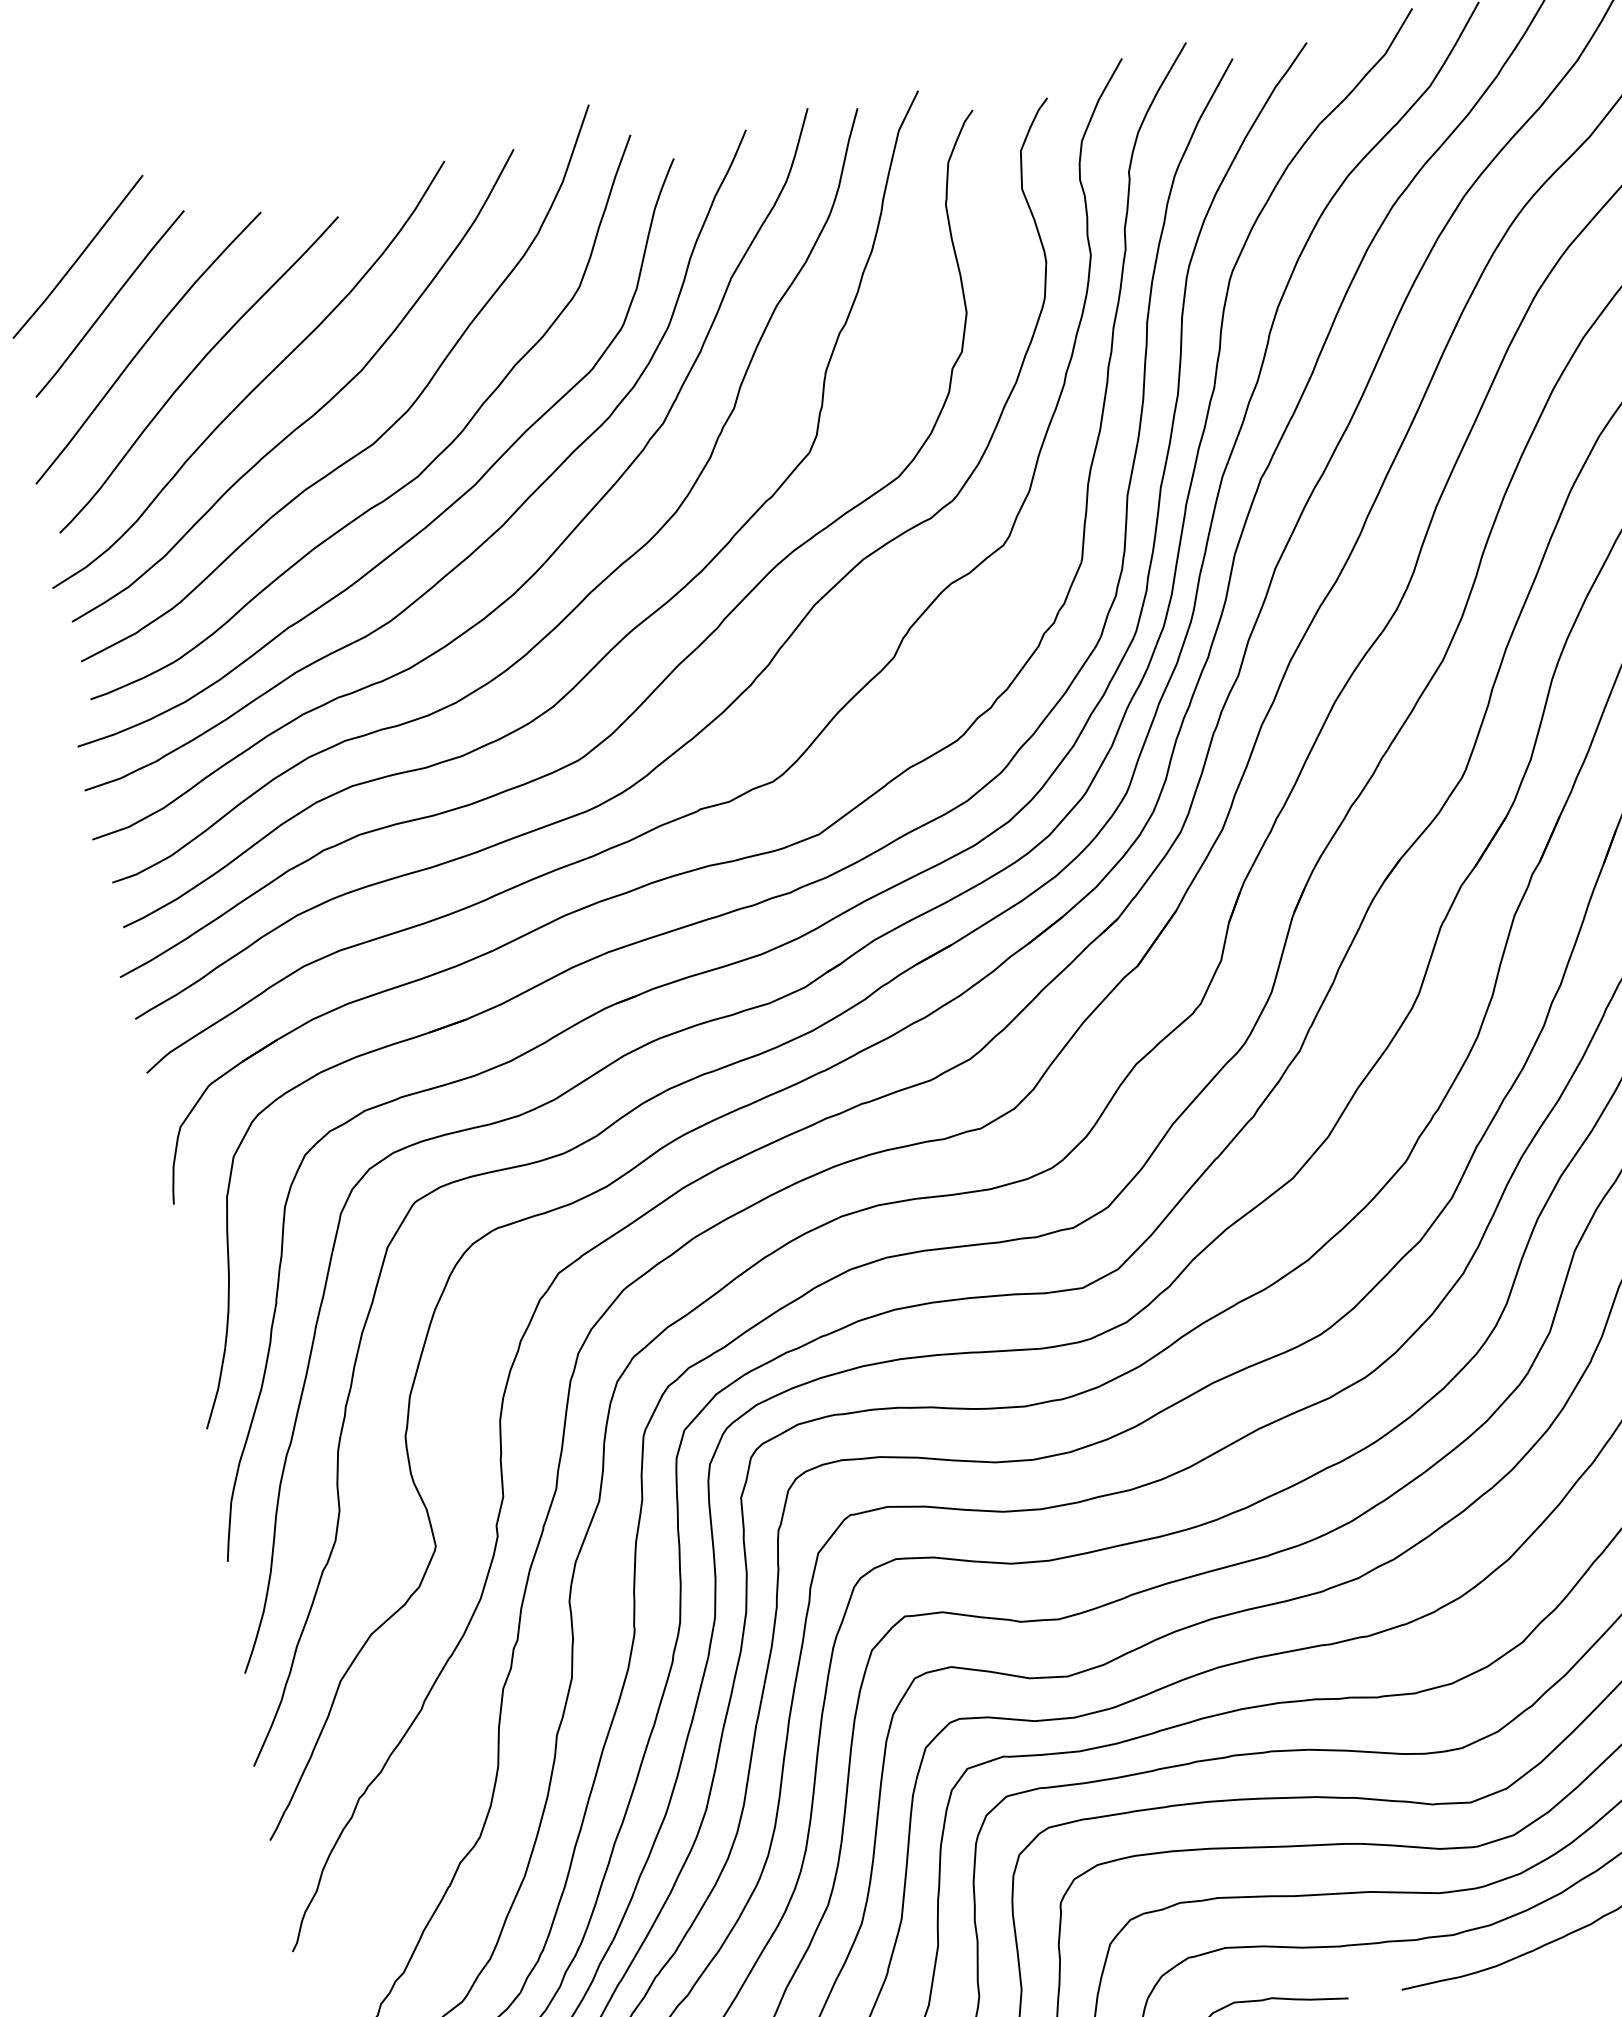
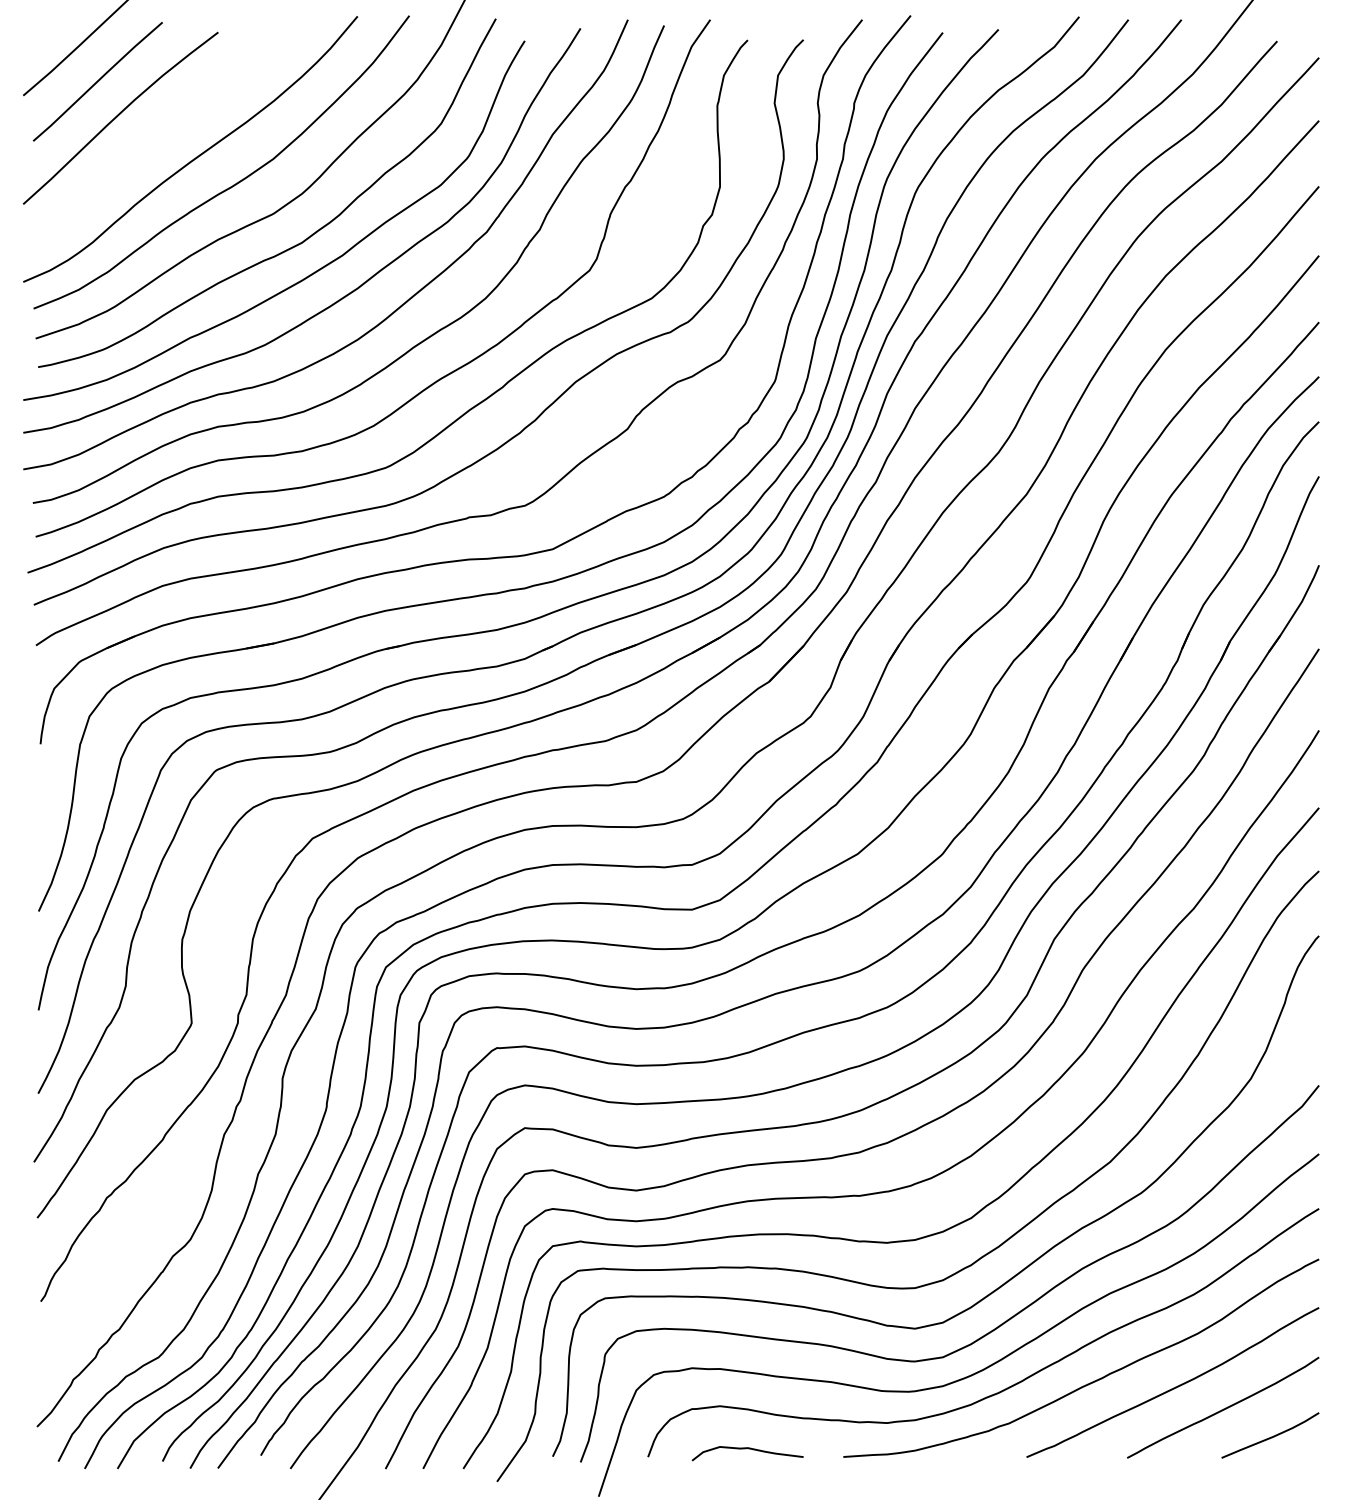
curve: (194, 371) -> (151, 140), removed

